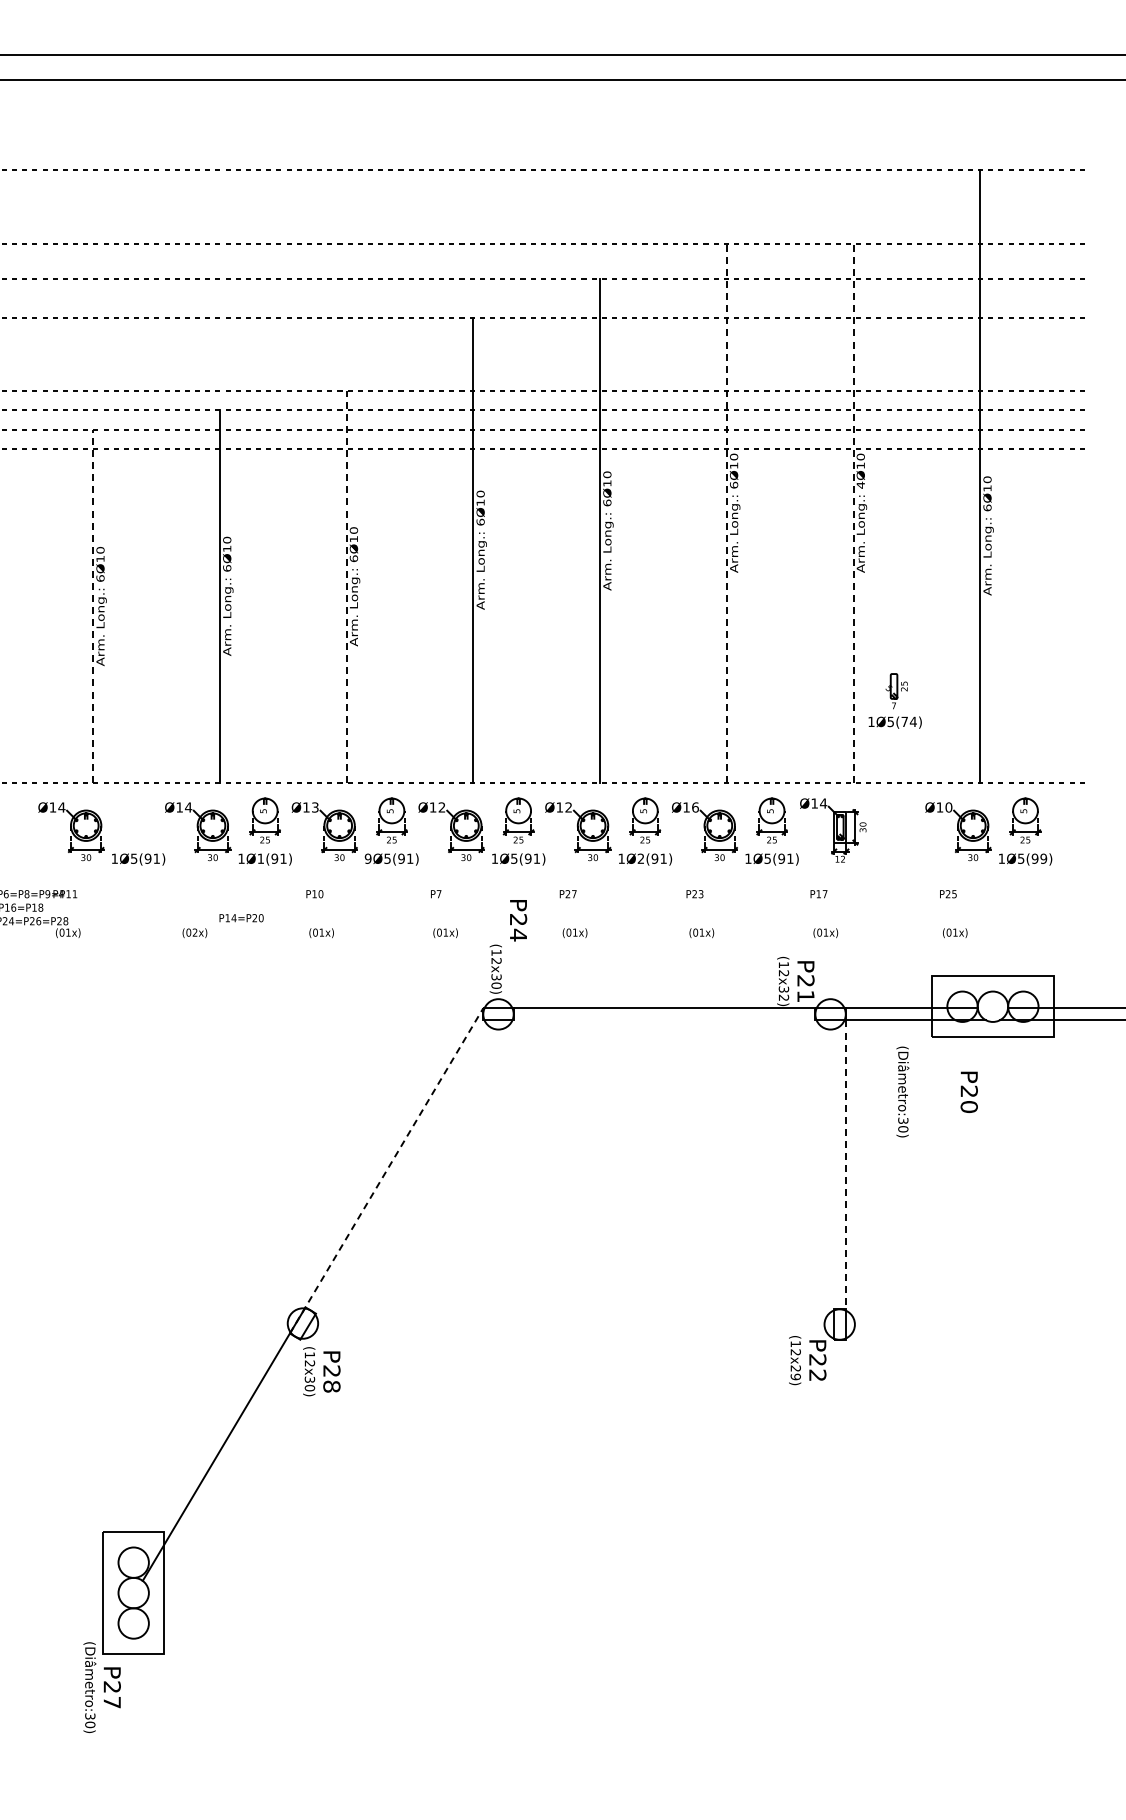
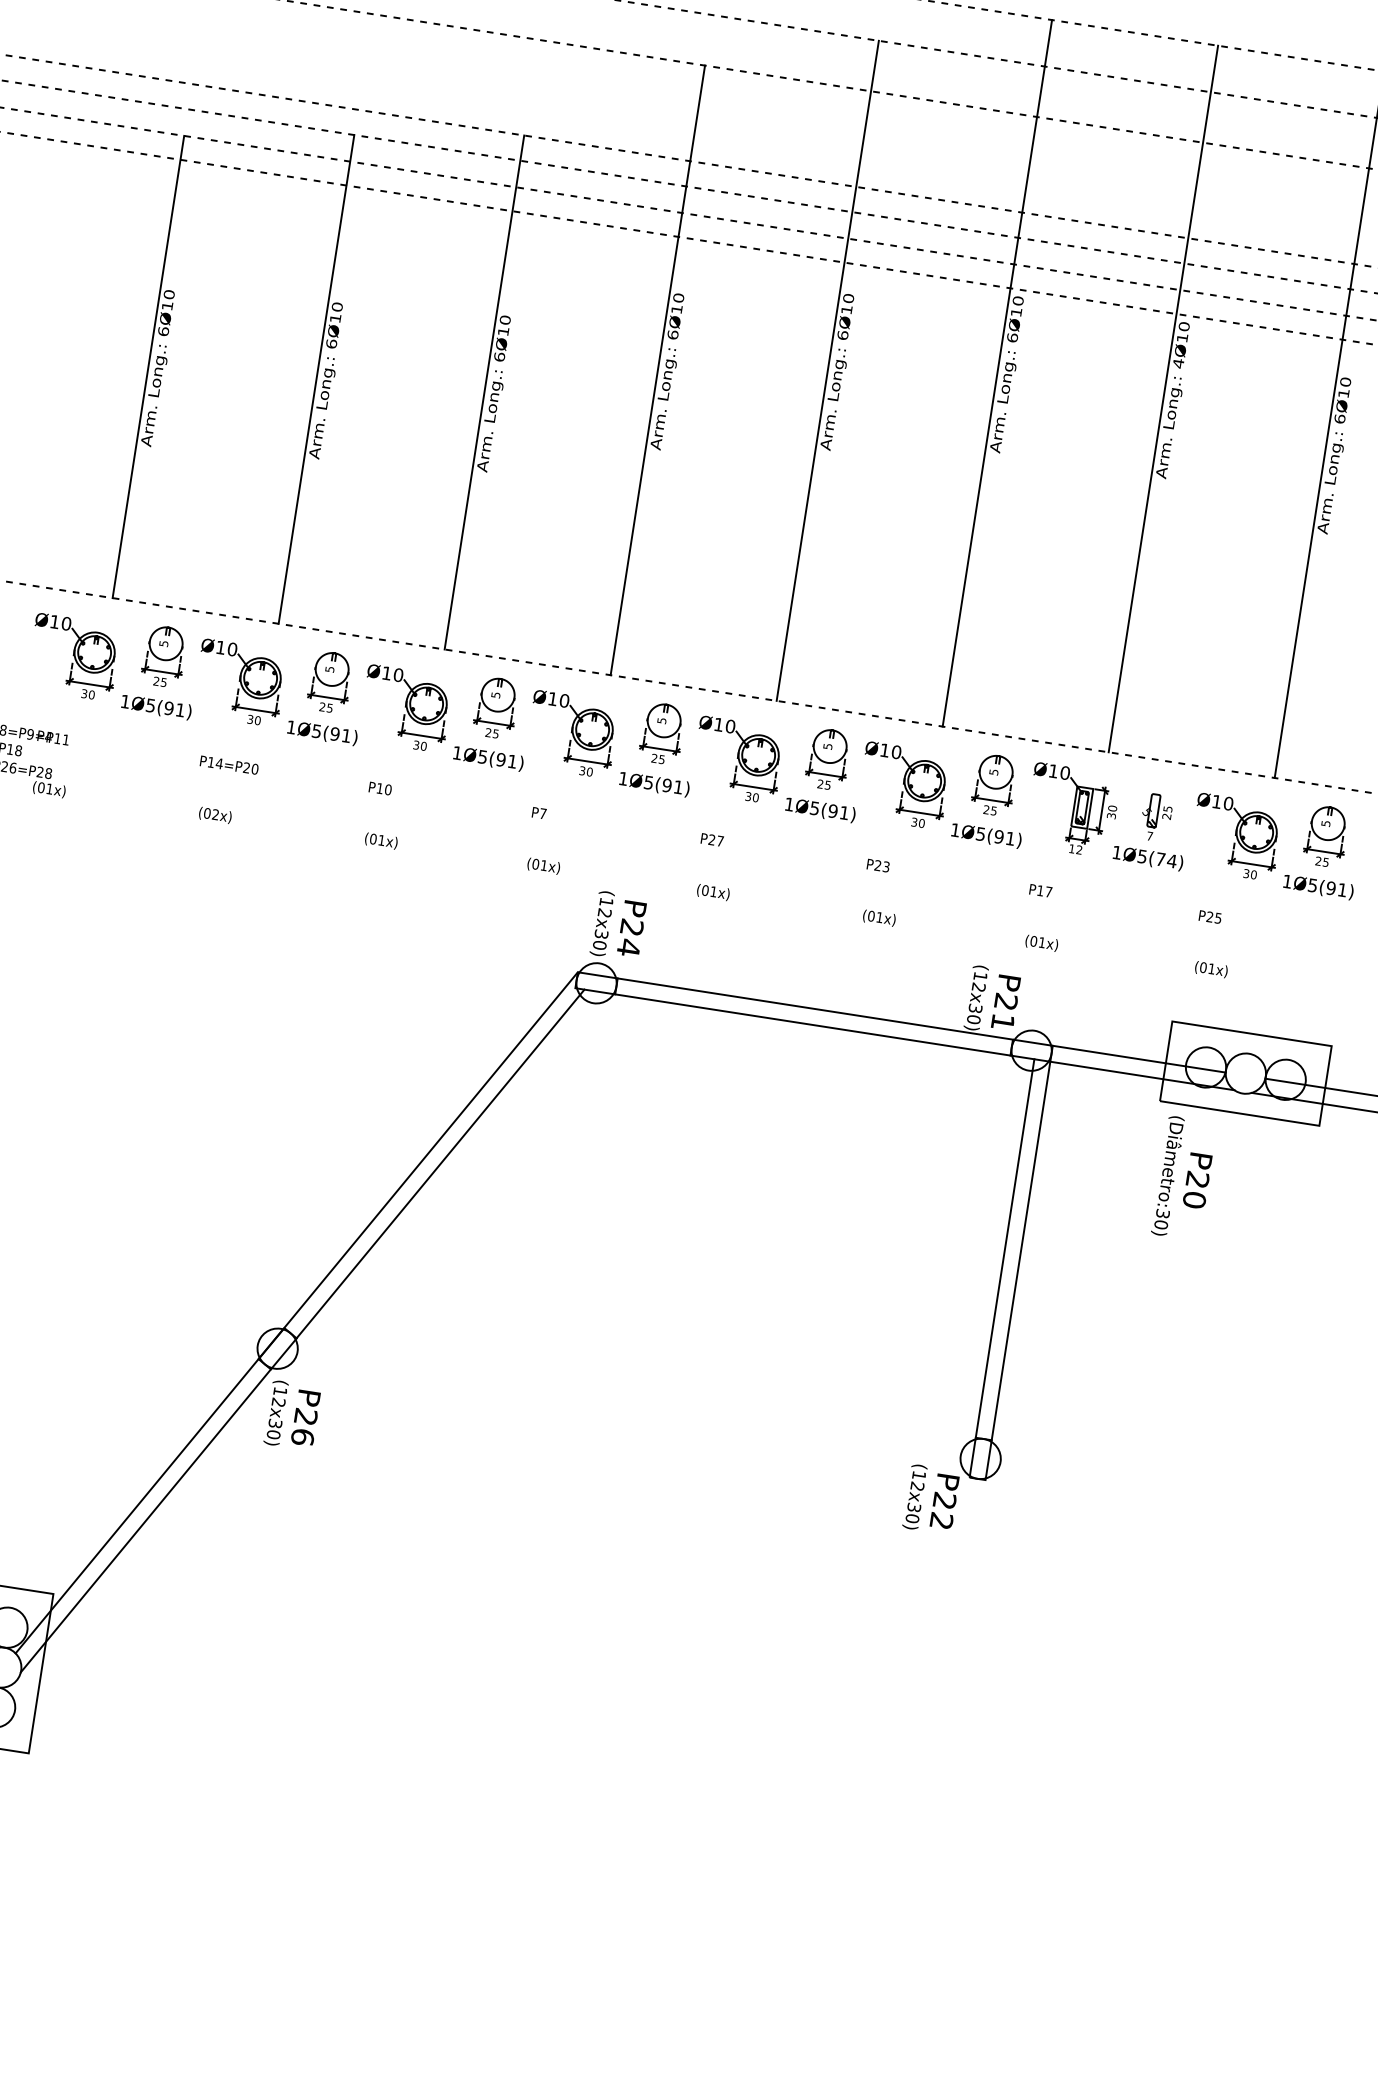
line: (726, 513) -> (996, 373), dashed -> solid
line: (853, 513) -> (1163, 399), dashed -> solid
line: (346, 586) -> (484, 391), dashed -> solid
line: (93, 606) -> (148, 366), dashed -> solid
part: (894, 700) -> (1151, 829), moved
text: (823, 803) -> (1065, 772), Ø14 -> Ø10
text: (61, 807) -> (65, 623), Ø14 -> Ø10
text: (188, 807) -> (232, 649), Ø14 -> Ø10
text: (314, 807) -> (397, 674), Ø13 -> Ø10
text: (441, 807) -> (563, 700), Ø12 -> Ø10
text: (568, 807) -> (730, 726), Ø12 -> Ø10
text: (695, 807) -> (896, 752), Ø16 -> Ø10
part: (138, 820) -> (164, 656), added
text: (260, 858) -> (316, 730), 1Ø1(91) -> 1Ø5(91)
text: (367, 858) -> (456, 752), 9Ø5(91) -> 1Ø5(91)
text: (640, 858) -> (814, 807), 1Ø2(91) -> 1Ø5(91)
text: (1043, 858) -> (1342, 889), 1Ø5(99) -> 1Ø5(91)
text: (241, 918) -> (229, 765), moved
text: (518, 920) -> (631, 928), moved
text: (783, 997) -> (973, 1019), (12x32) -> (12x30)
line: (664, 1020) -> (812, 1025), added
text: (902, 1091) -> (1167, 1175), moved
line: (833, 1164) -> (1004, 1247), added
line: (845, 1165) -> (1020, 1251), dashed -> solid
line: (402, 1166) -> (439, 1163), added
line: (386, 1170) -> (418, 1165), dashed -> solid
text: (795, 1372) -> (913, 1512), (12x29) -> (12x30)
text: (331, 1386) -> (302, 1436), P28 -> P26
line: (224, 1466) -> (145, 1520), added

